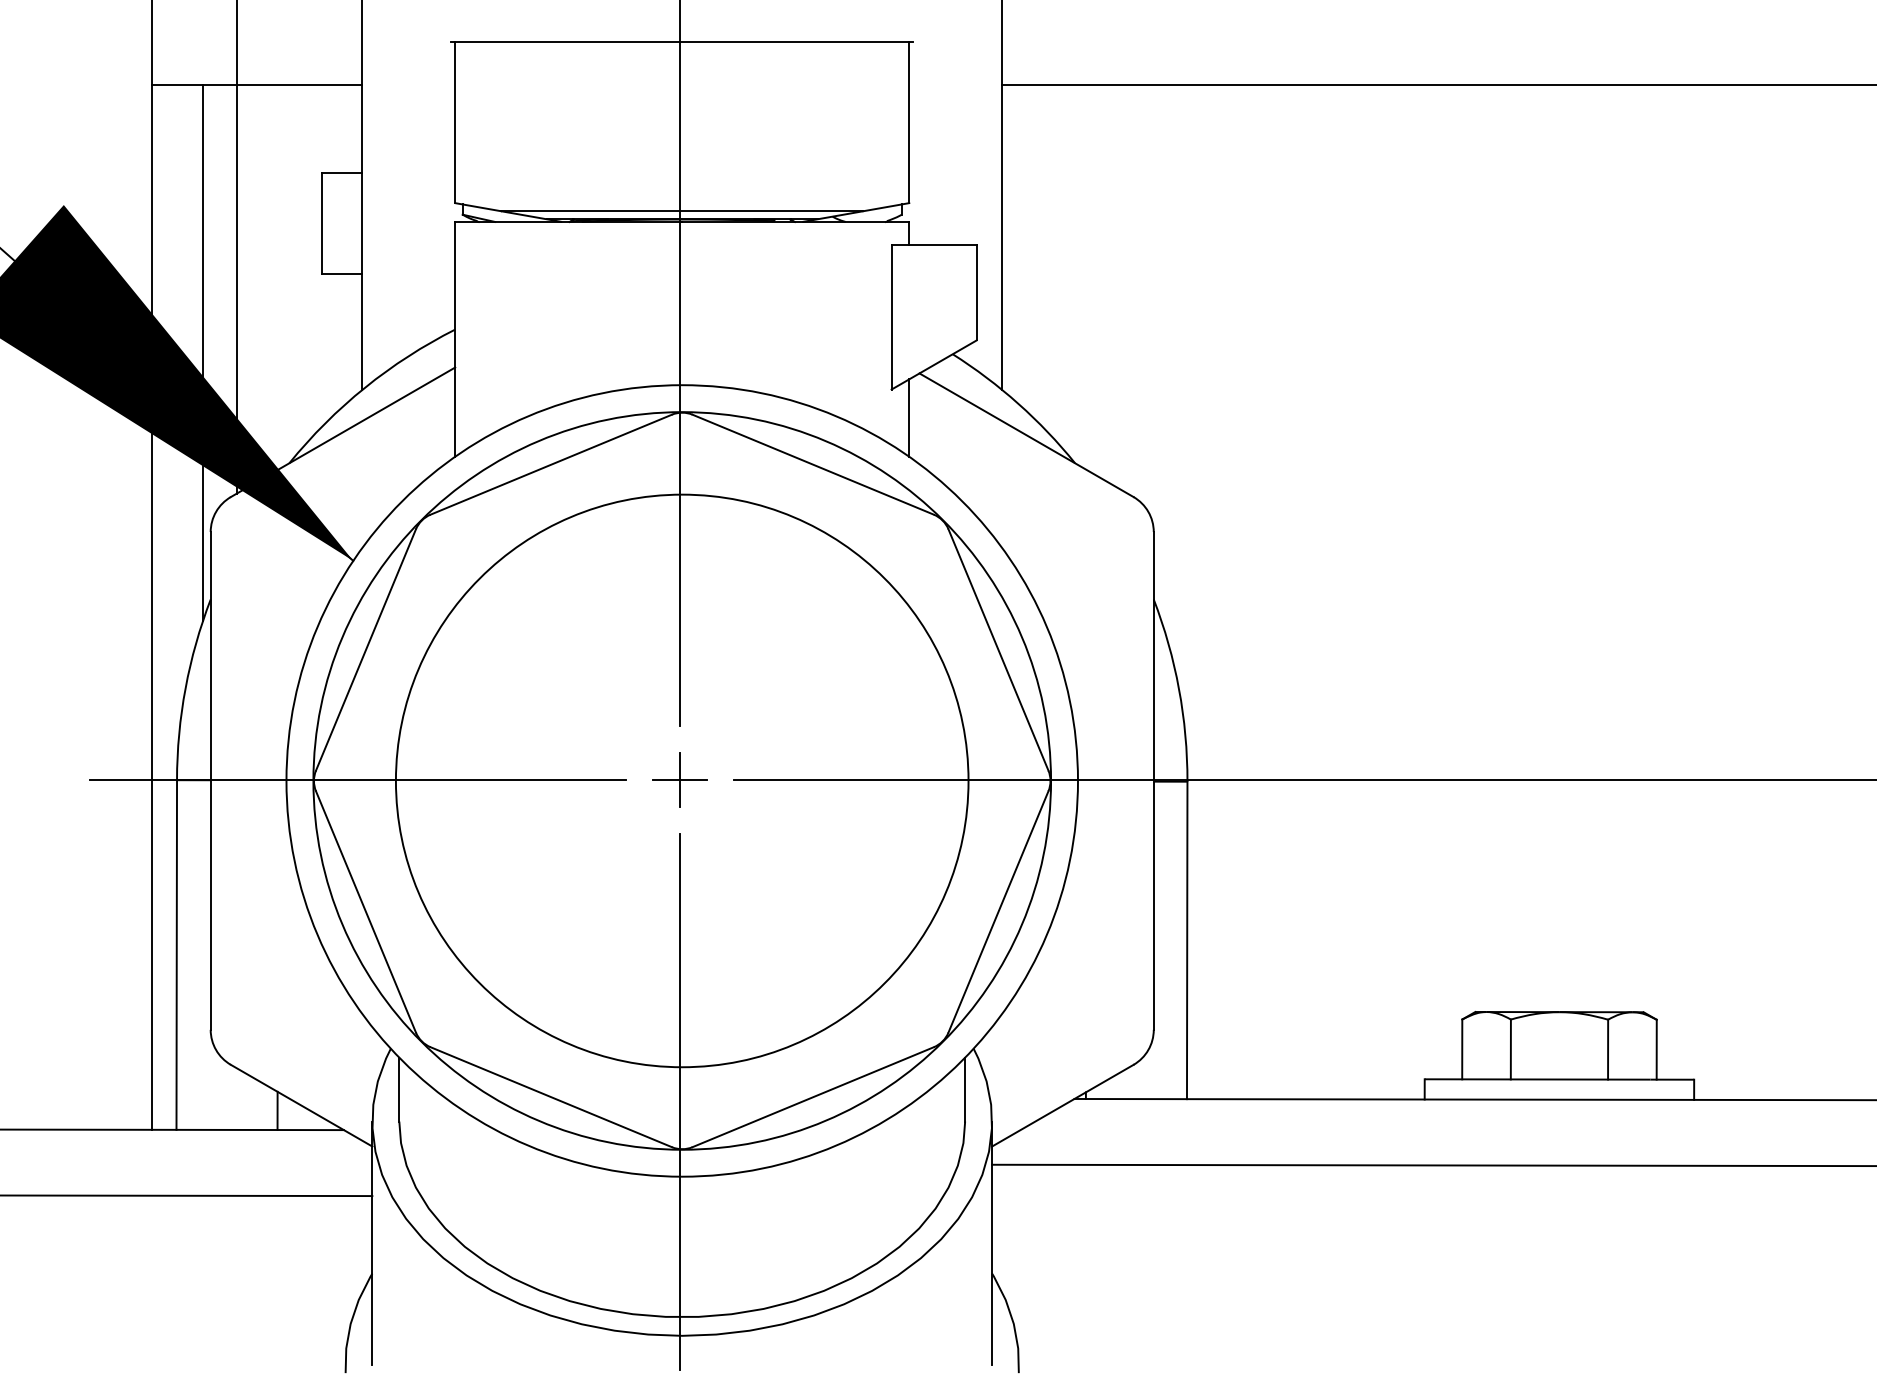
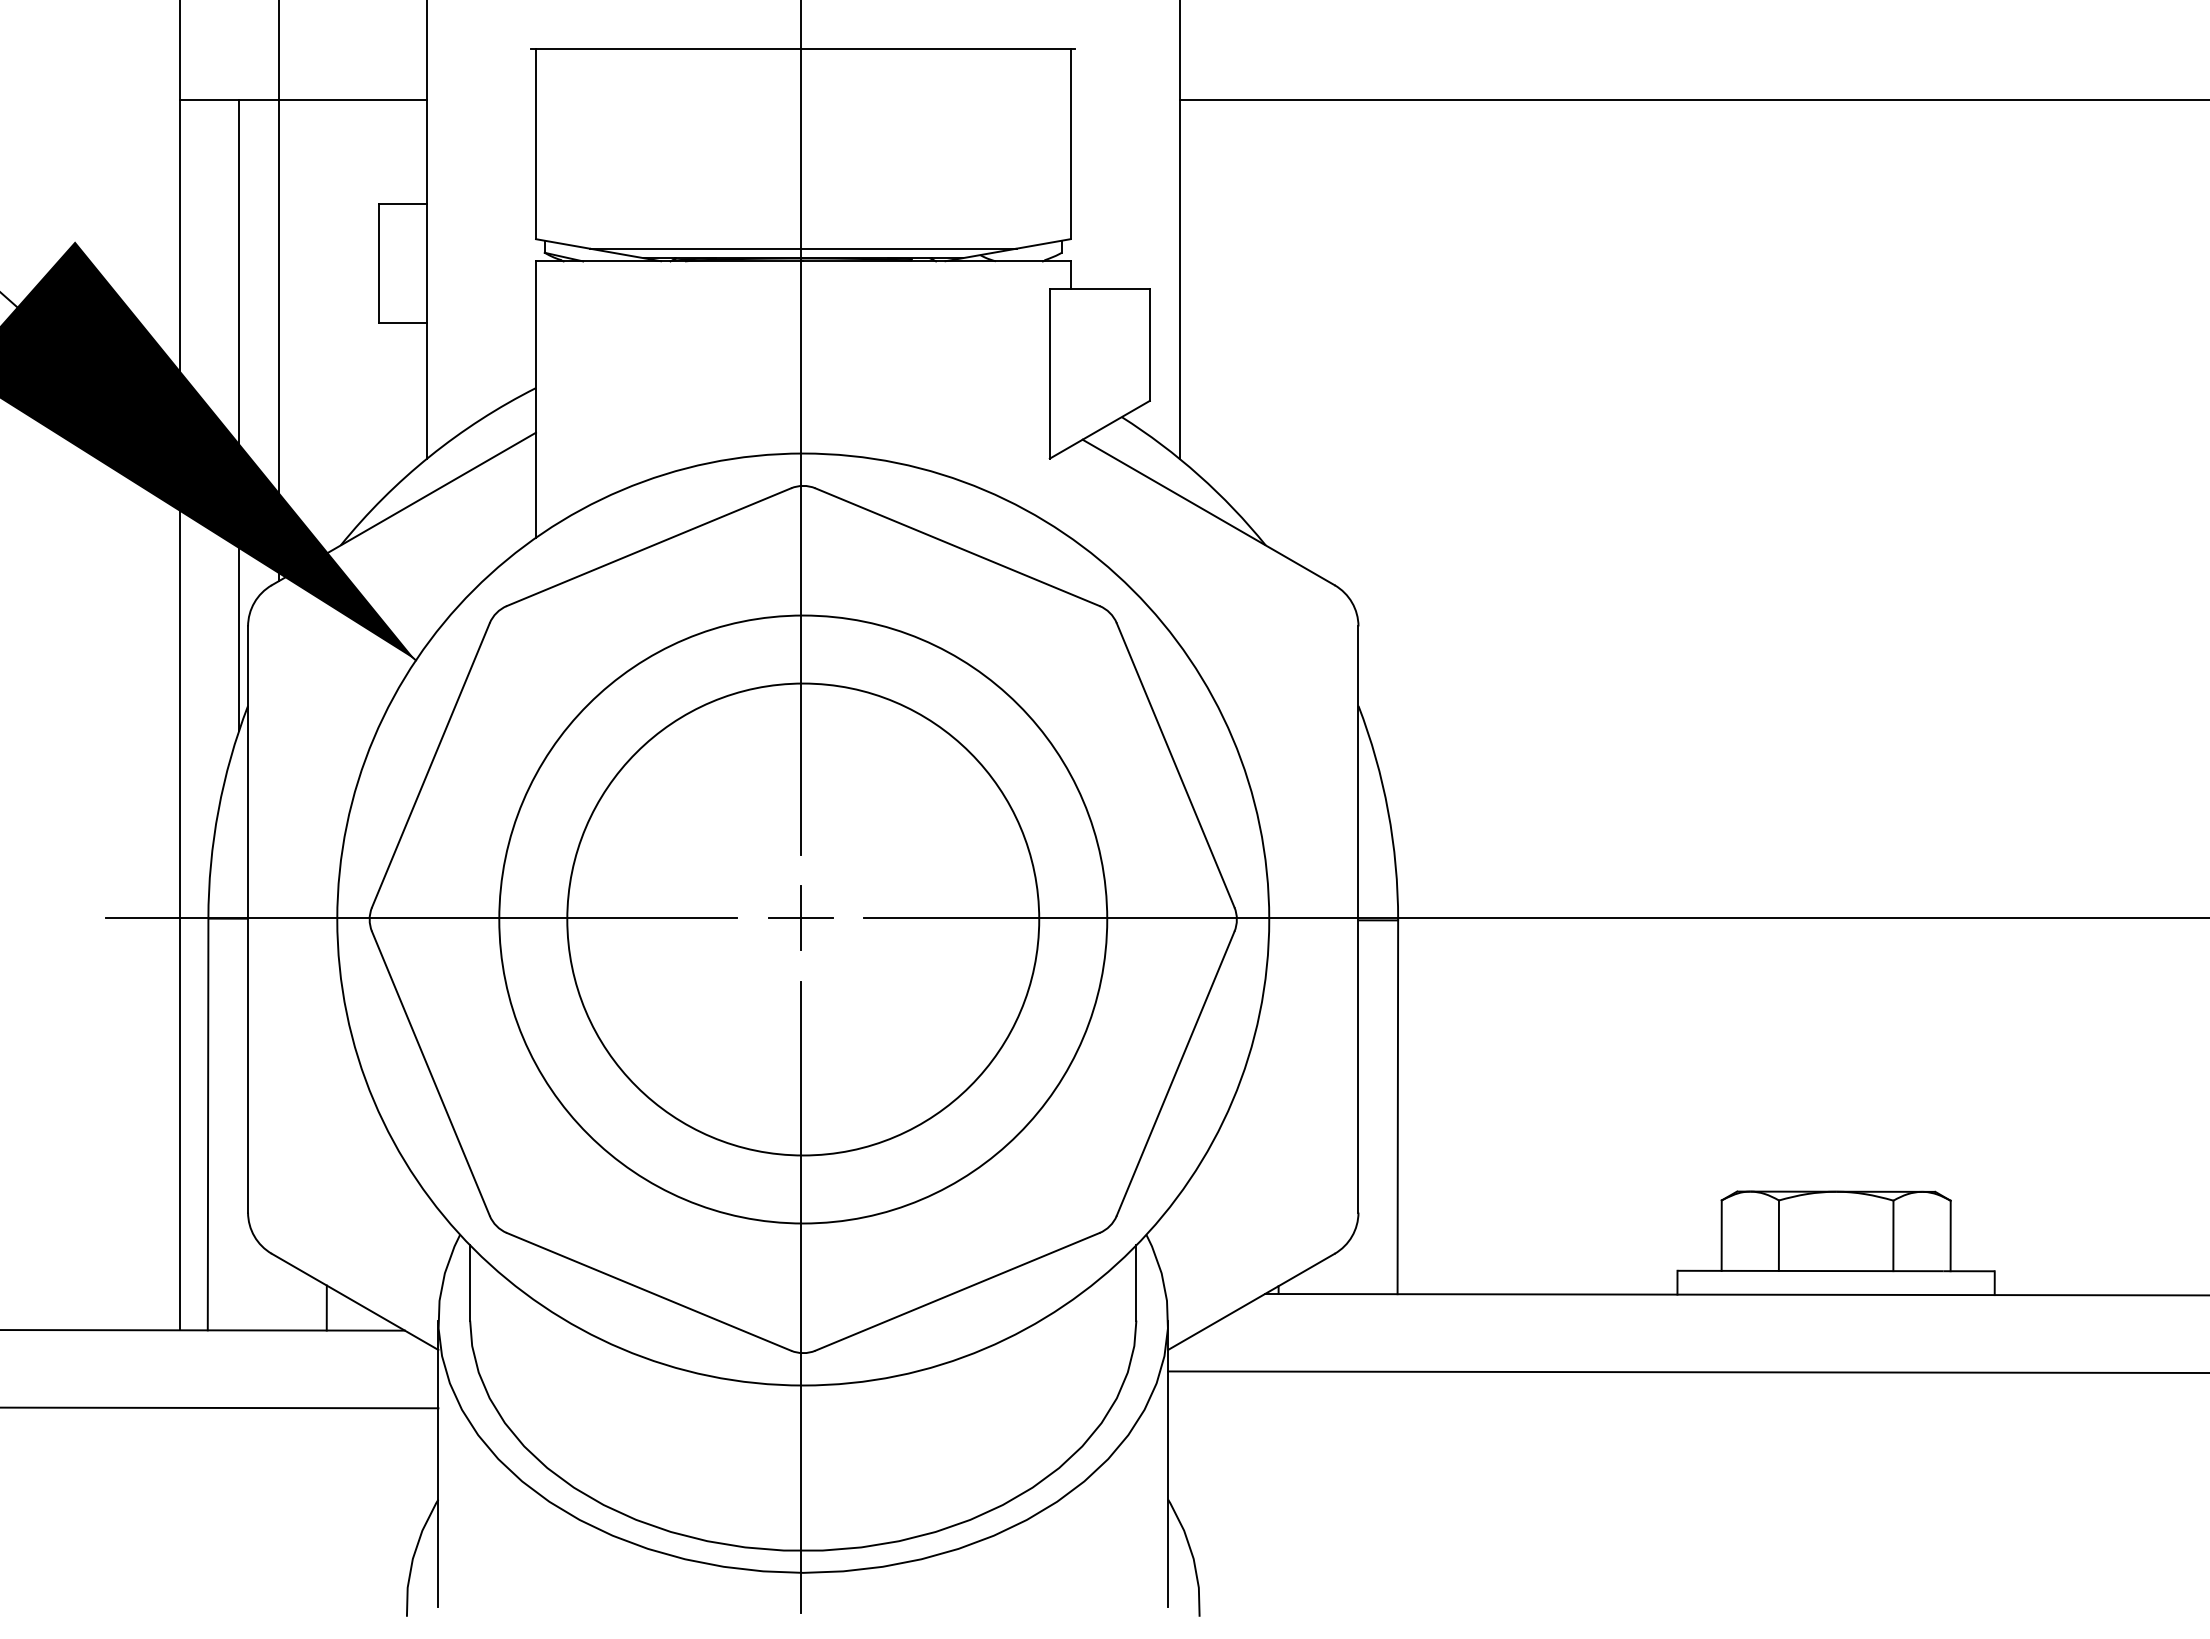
line: (909, 417) -> (1070, 491), removed
circle: (682, 780) -> (803, 919), size x0.7
circle: (682, 780) -> (803, 919), size x0.7

